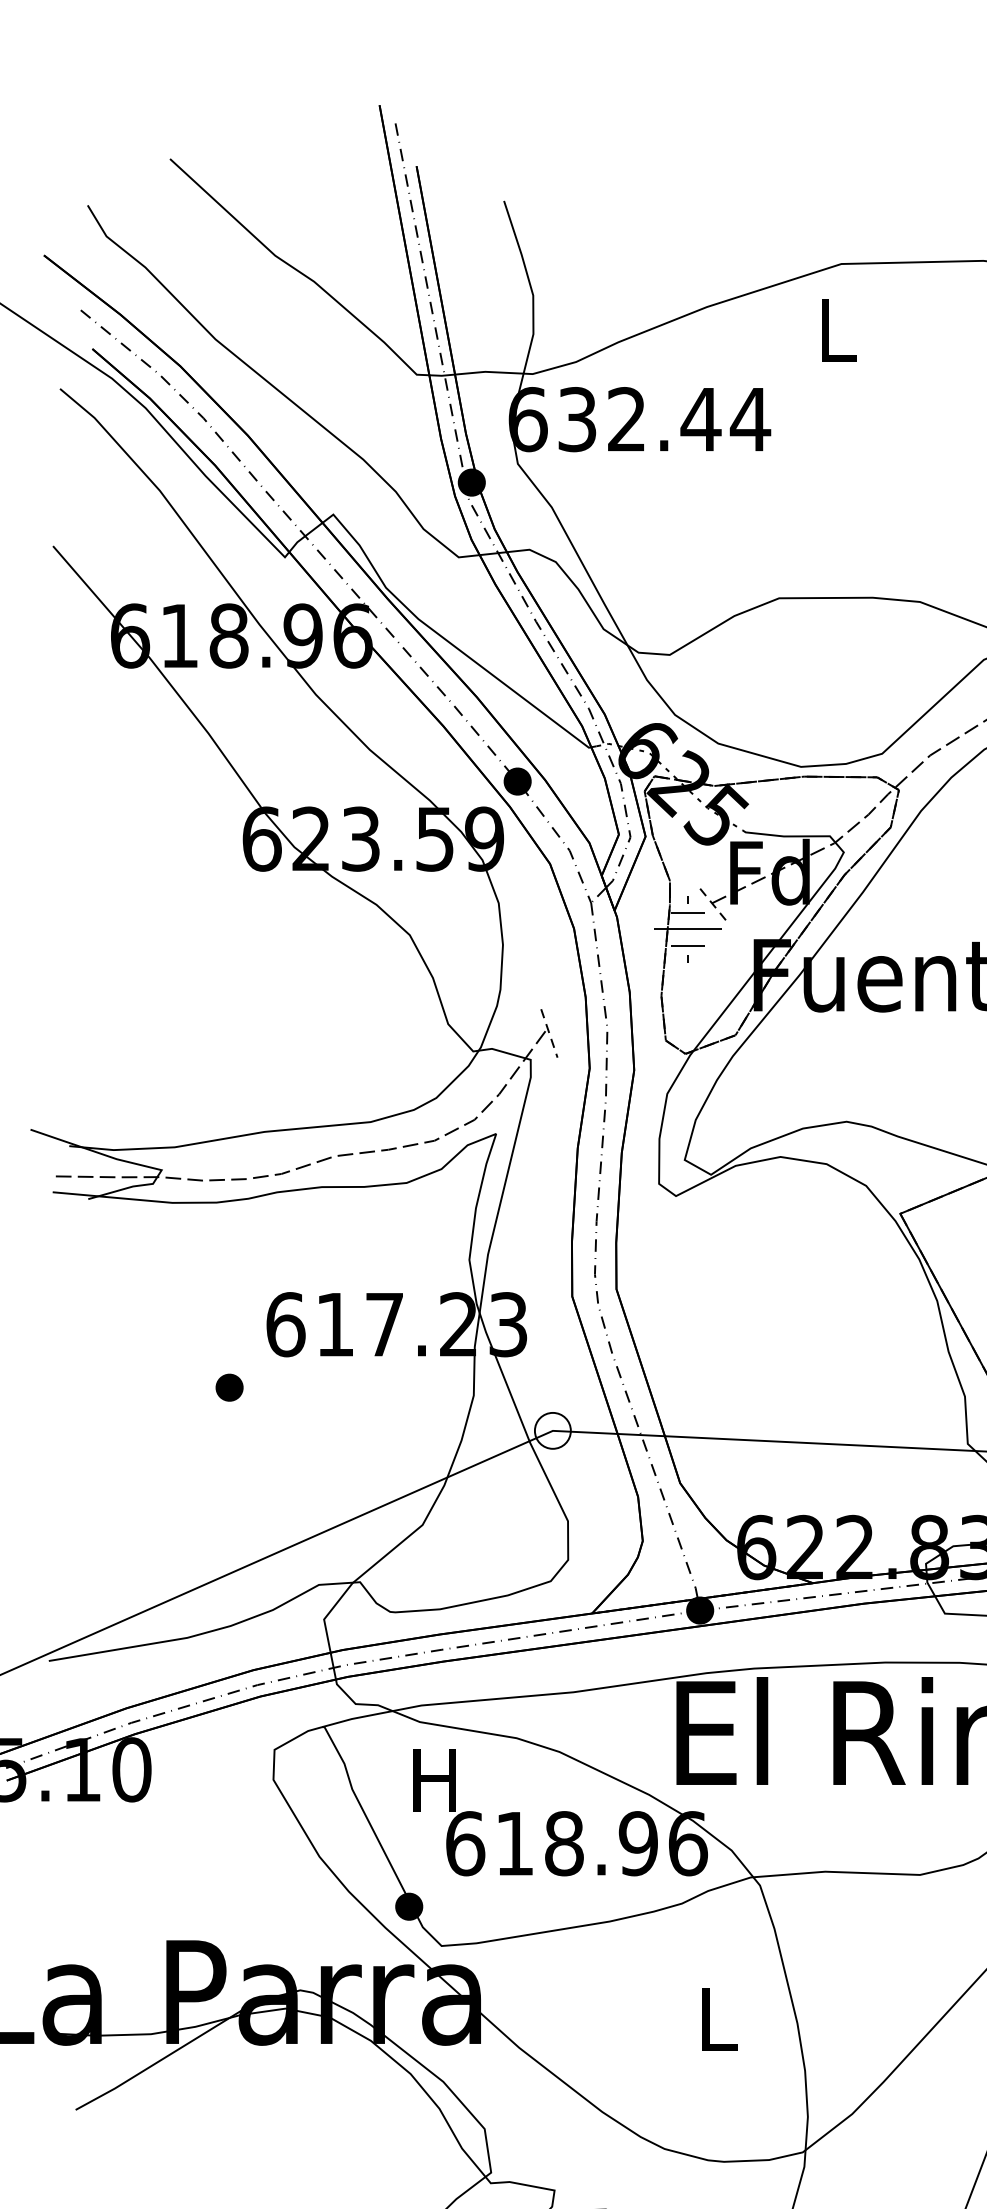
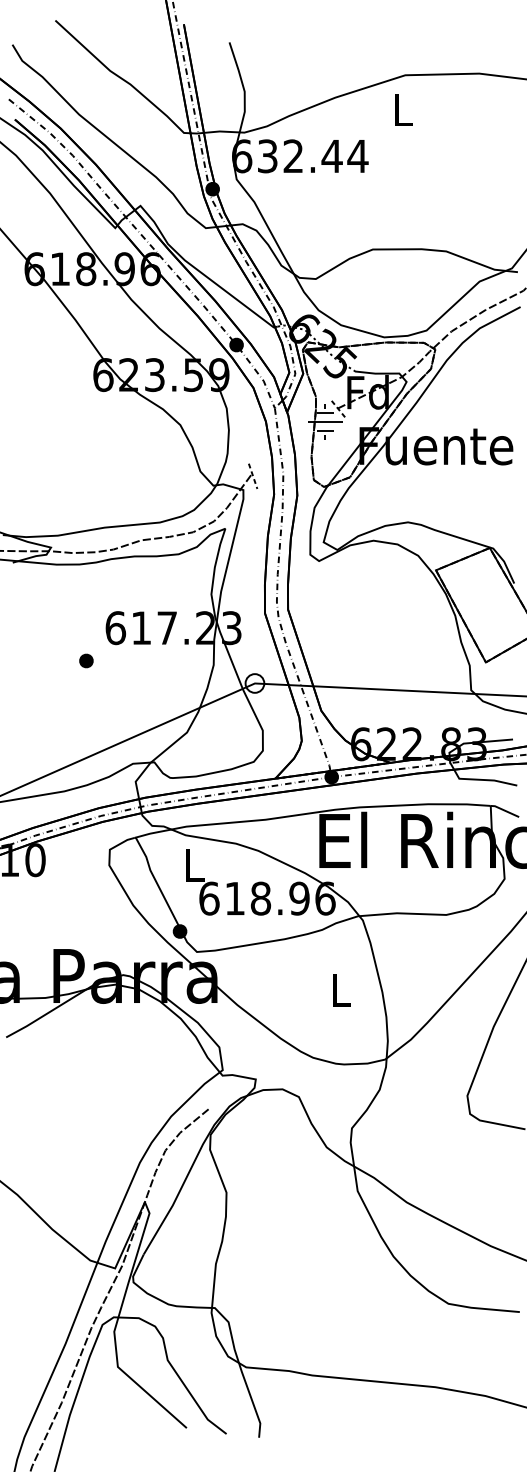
text: (435, 1780) -> (193, 865), H -> L

